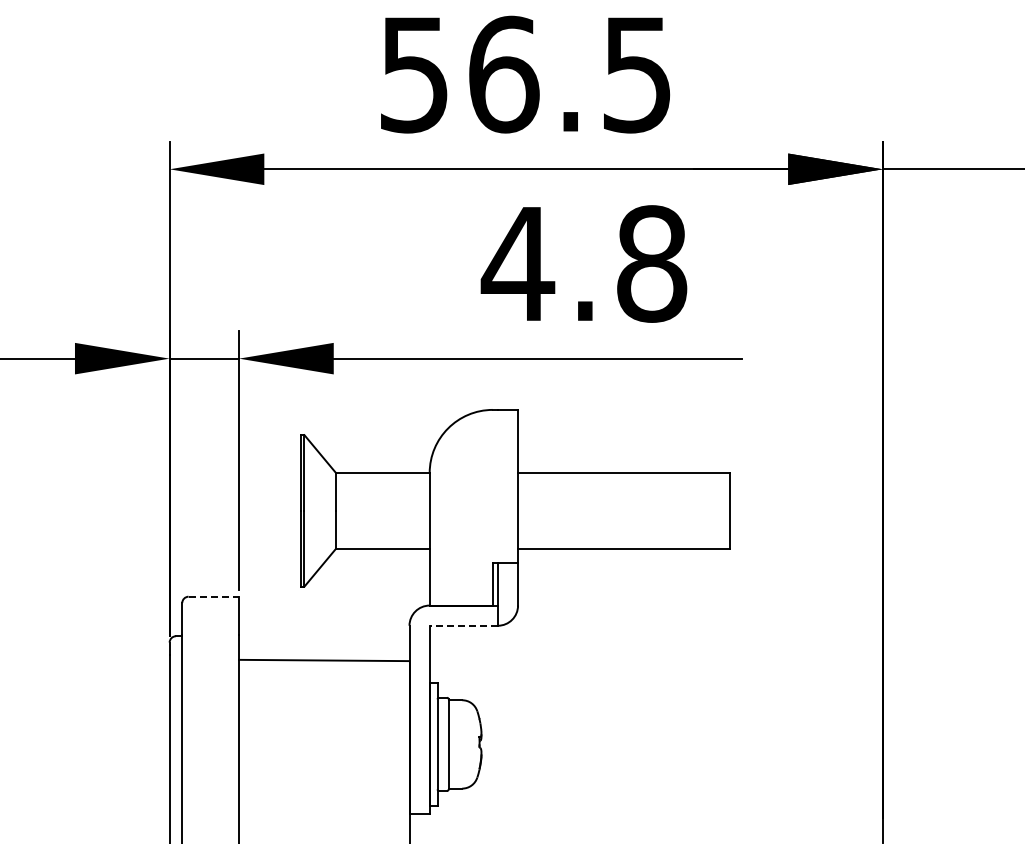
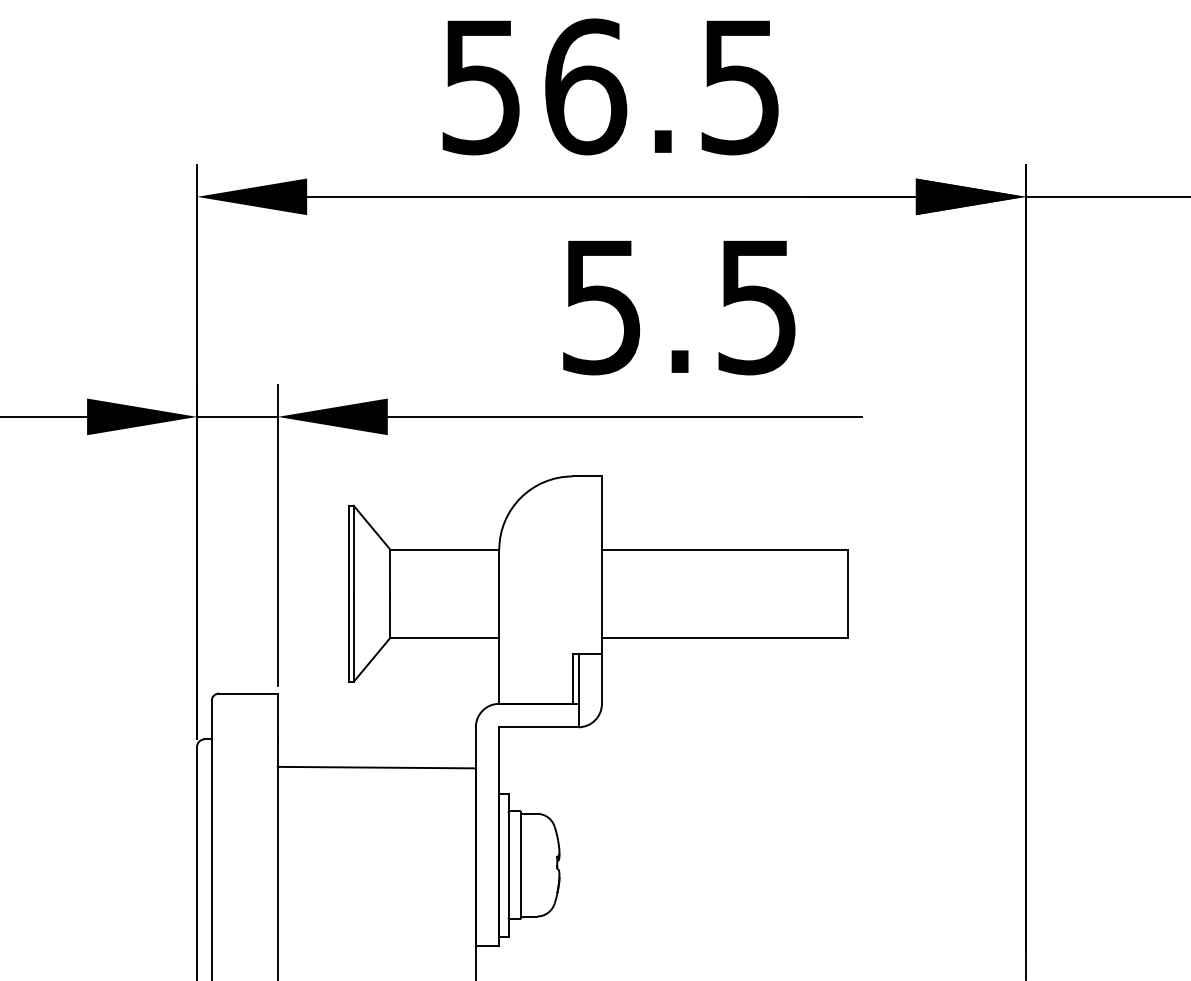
text: (583, 263) -> (678, 306), 4.8 -> 5.5
line: (214, 596) -> (249, 693), dashed -> solid
line: (463, 625) -> (538, 726), dashed -> solid

